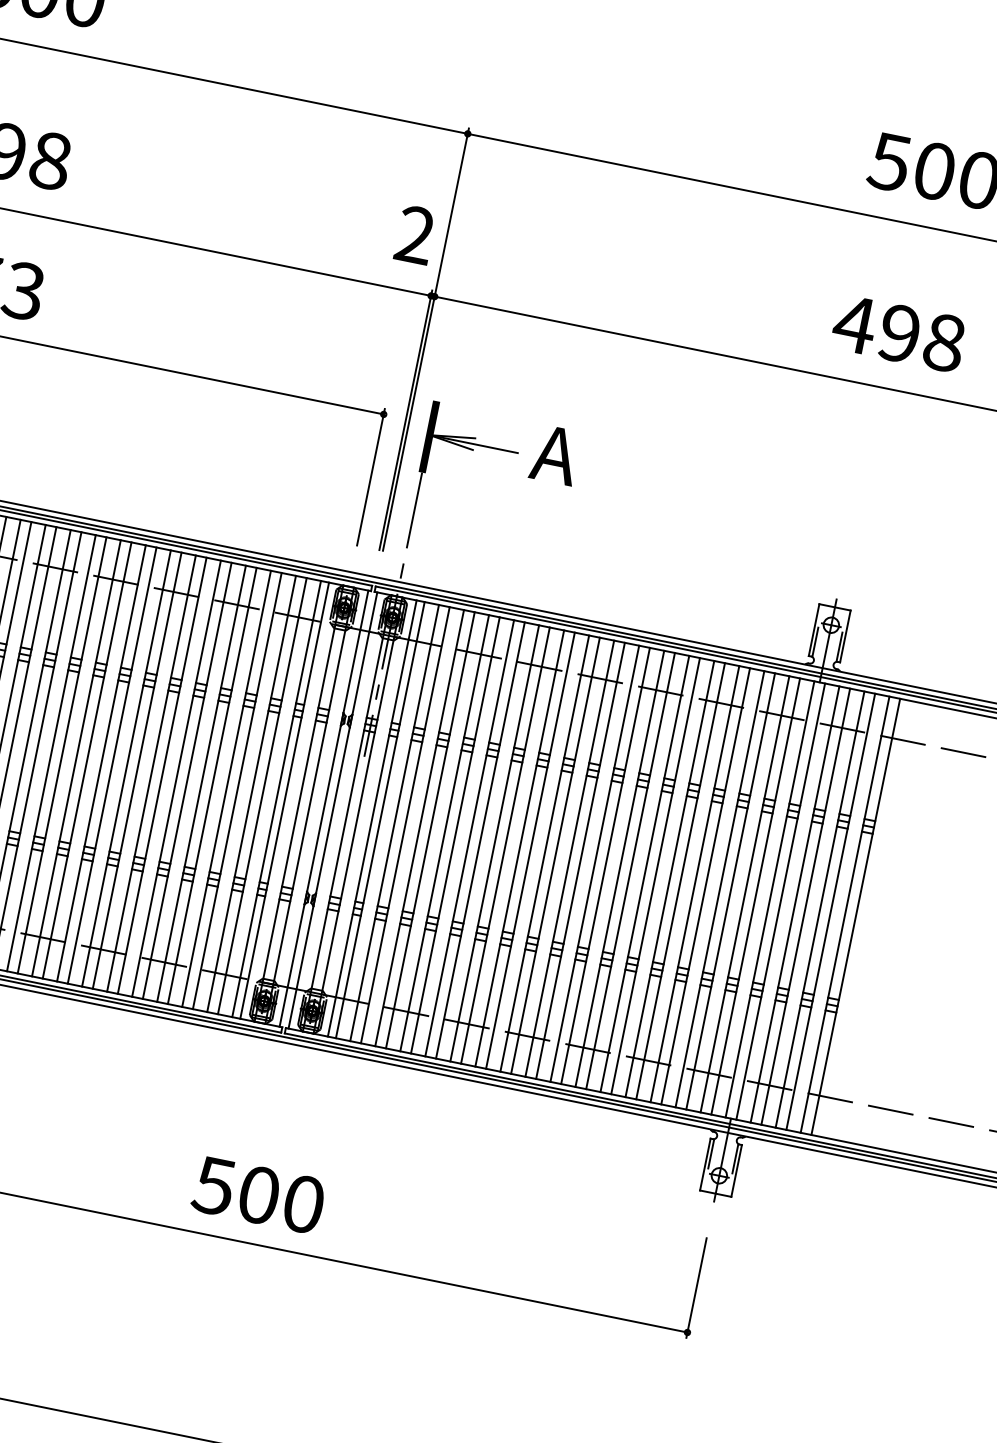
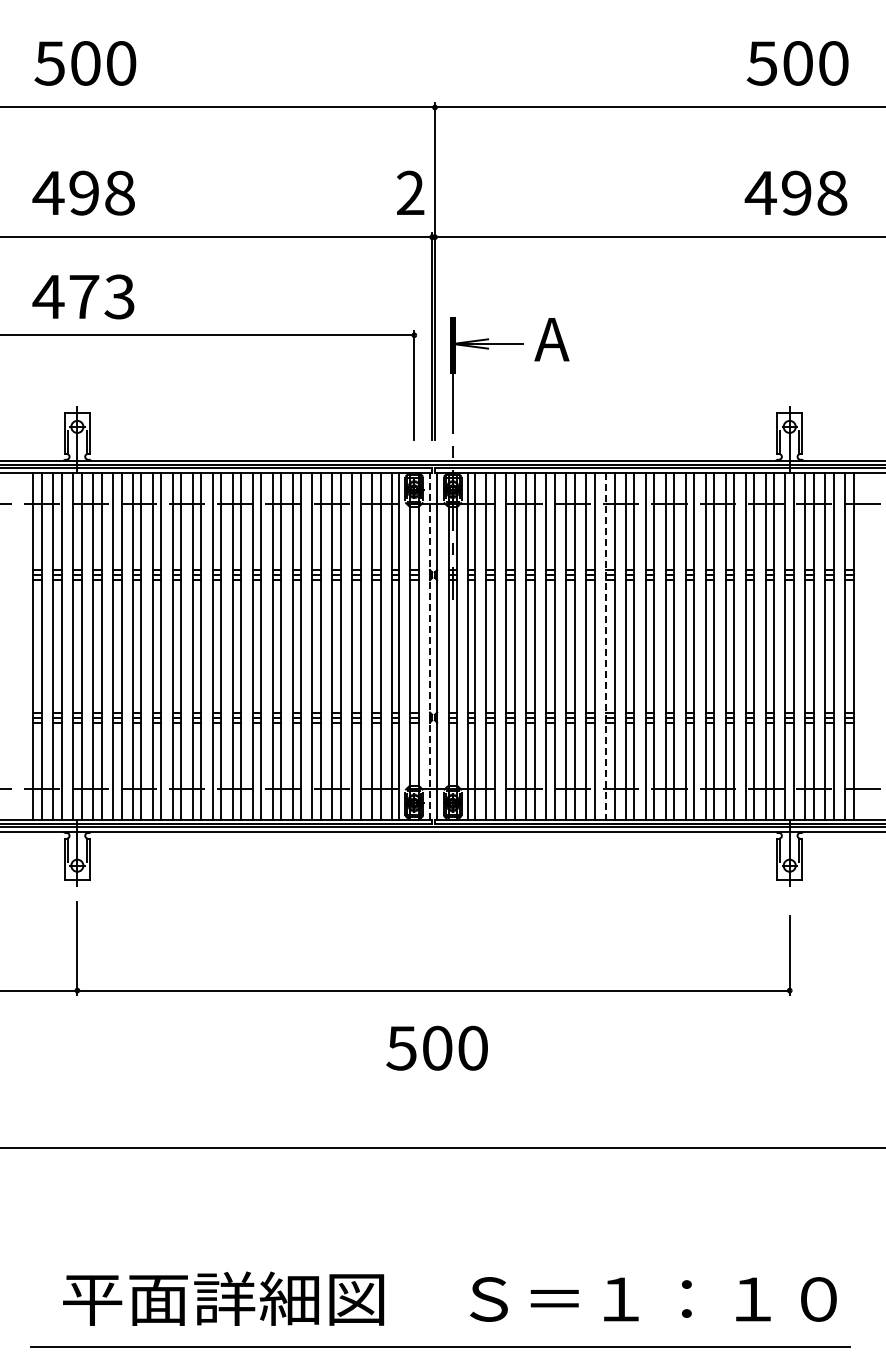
line: (324, 809) -> (430, 646), solid -> dashed
line: (544, 853) -> (605, 646), solid -> dashed
text: (258, 1194) -> (436, 1047), moved

